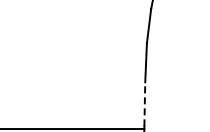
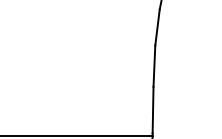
line: (144, 104) -> (152, 110), dashed -> solid

